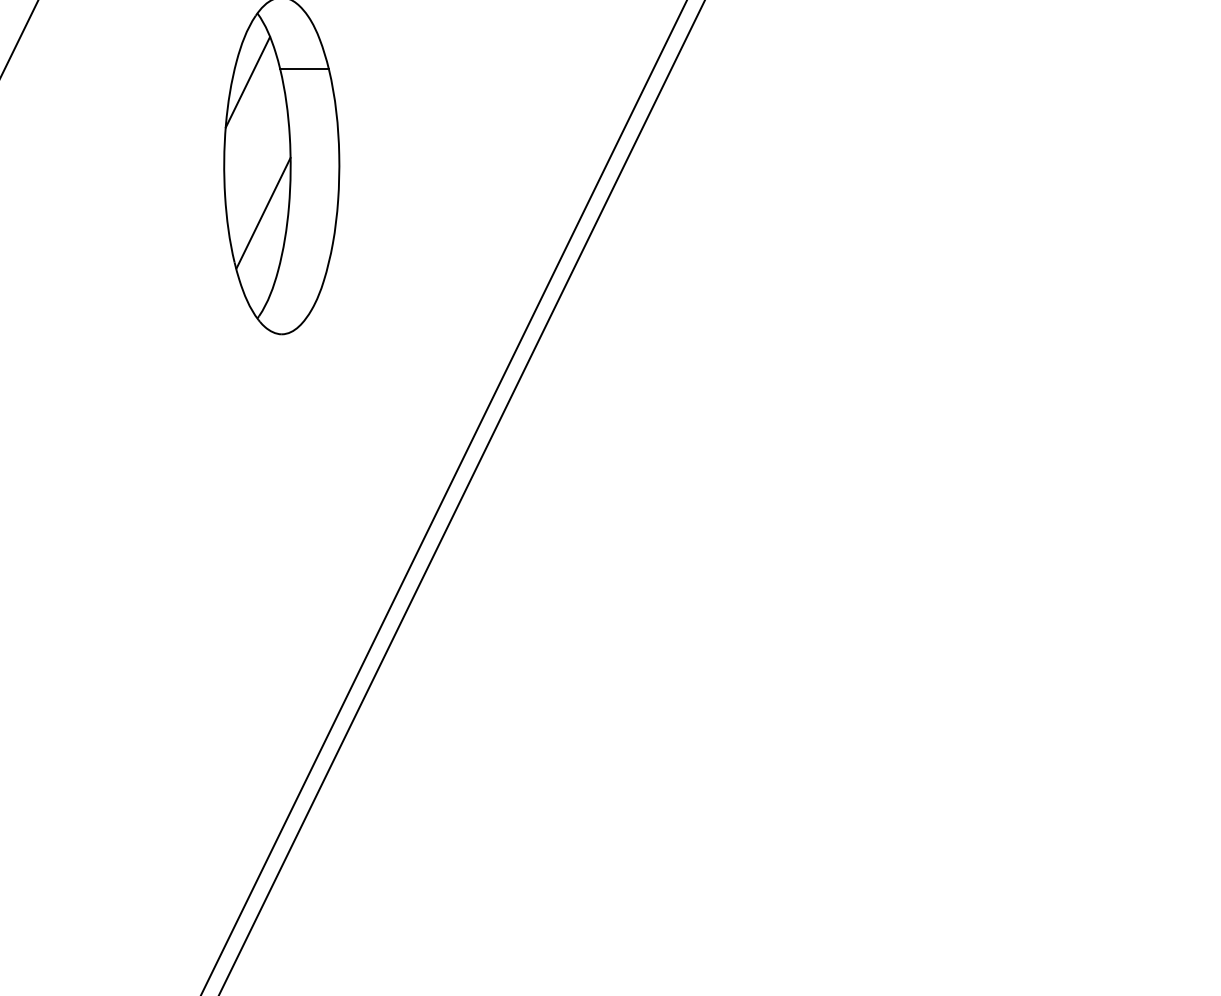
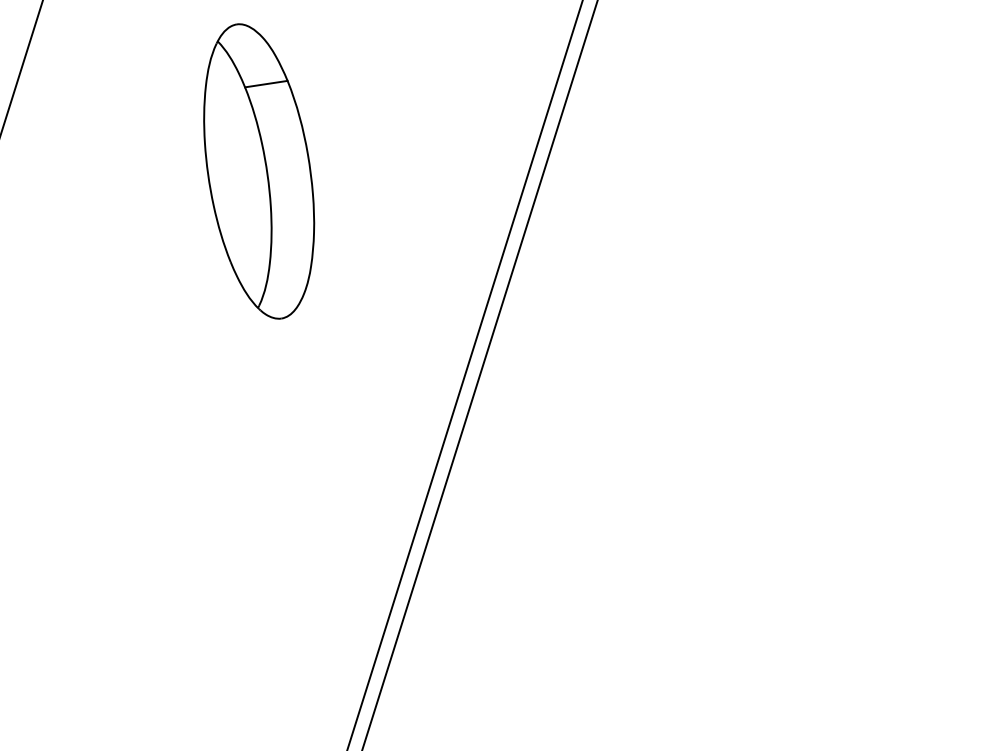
line: (247, 82) -> (218, 103), removed
line: (263, 212) -> (249, 214), removed

